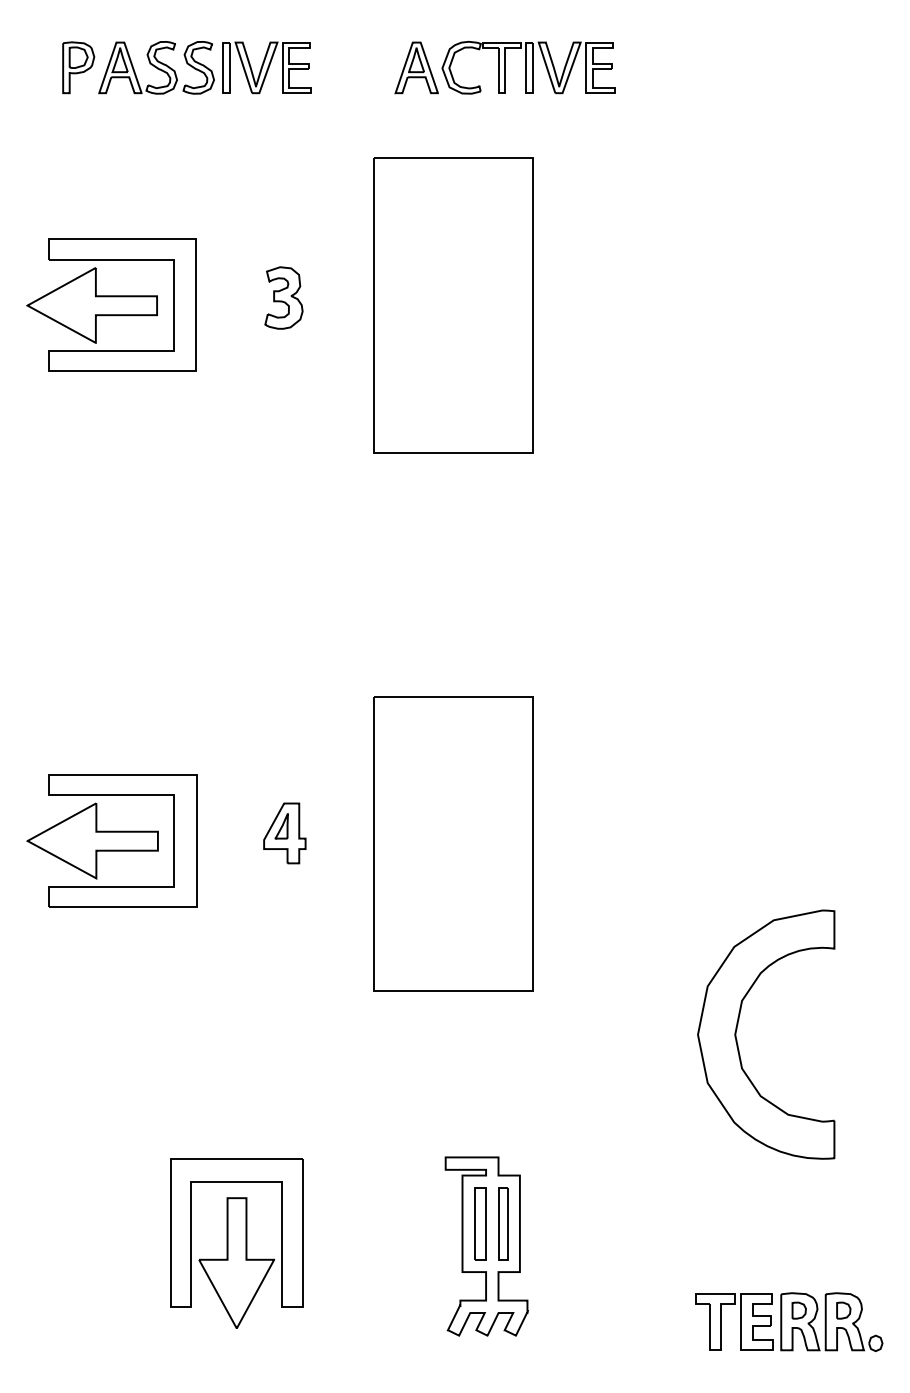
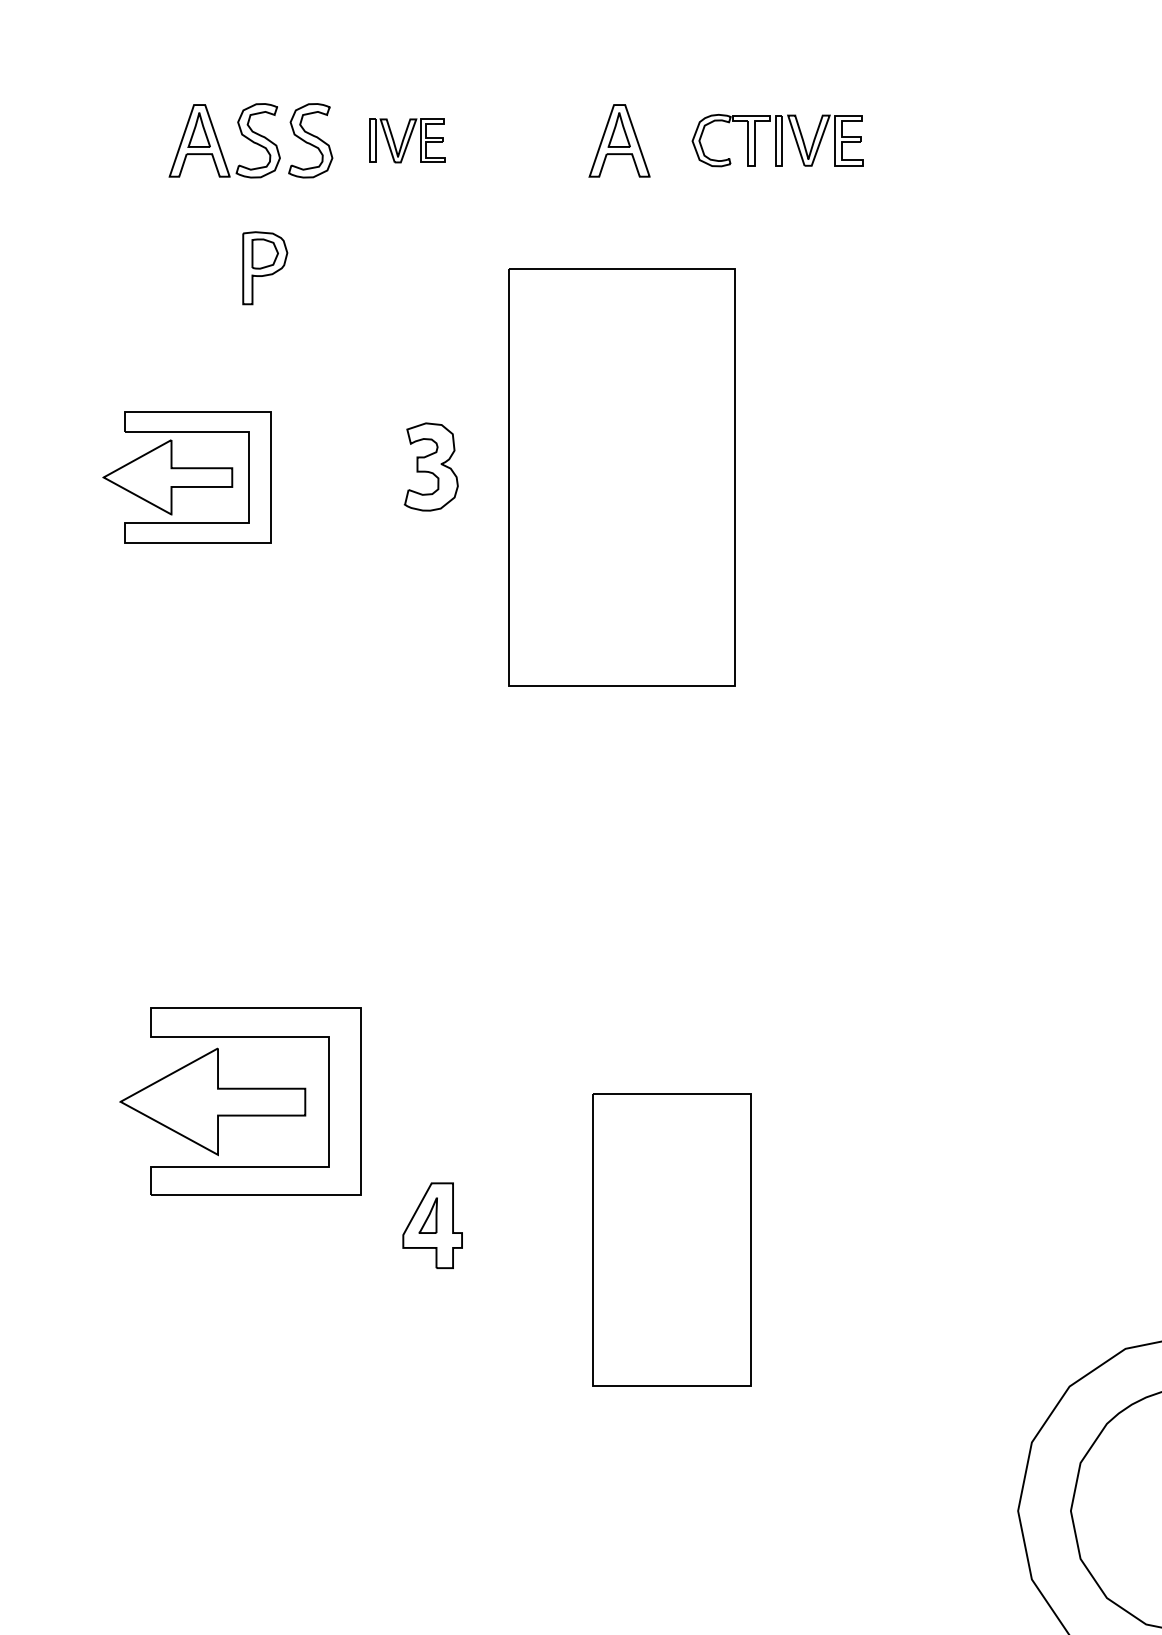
part: (78, 67) -> (264, 267), moved
part: (266, 67) -> (406, 140), size x0.6
part: (528, 67) -> (777, 140), size x0.7
part: (111, 304) -> (187, 476), size x0.7
part: (453, 305) -> (622, 477), moved
part: (111, 840) -> (239, 1101), moved
part: (453, 843) -> (671, 1239), size x0.7

